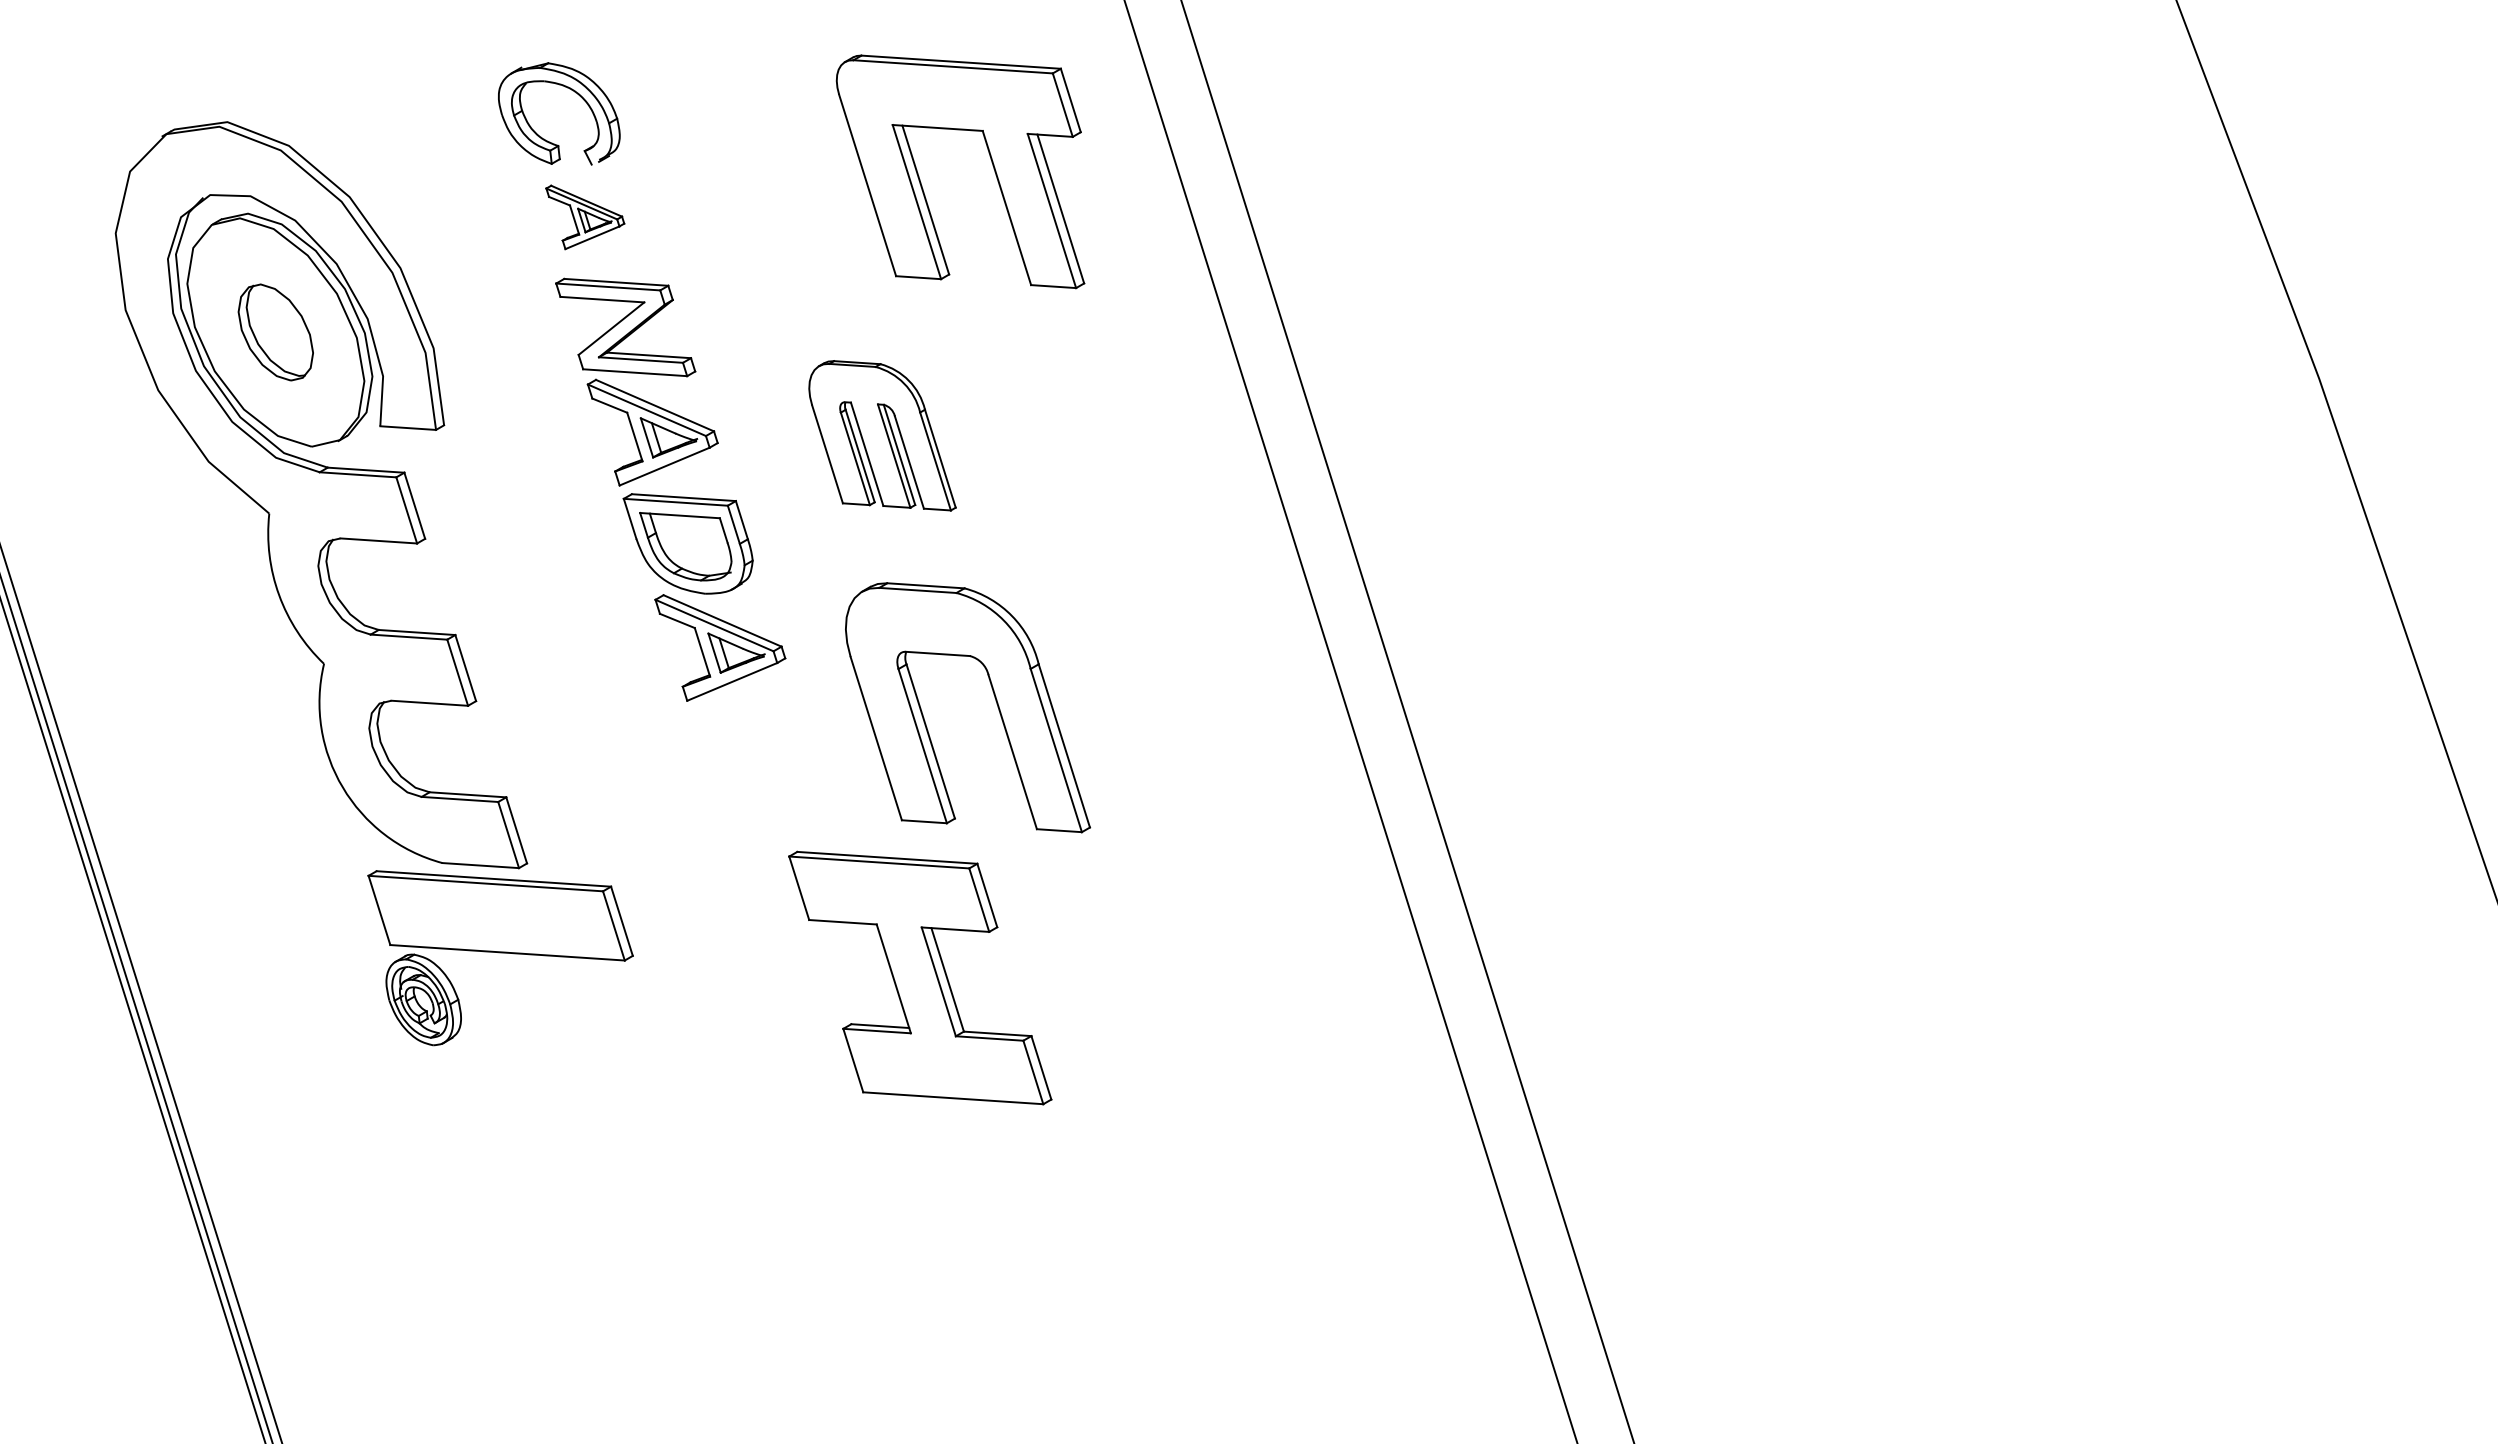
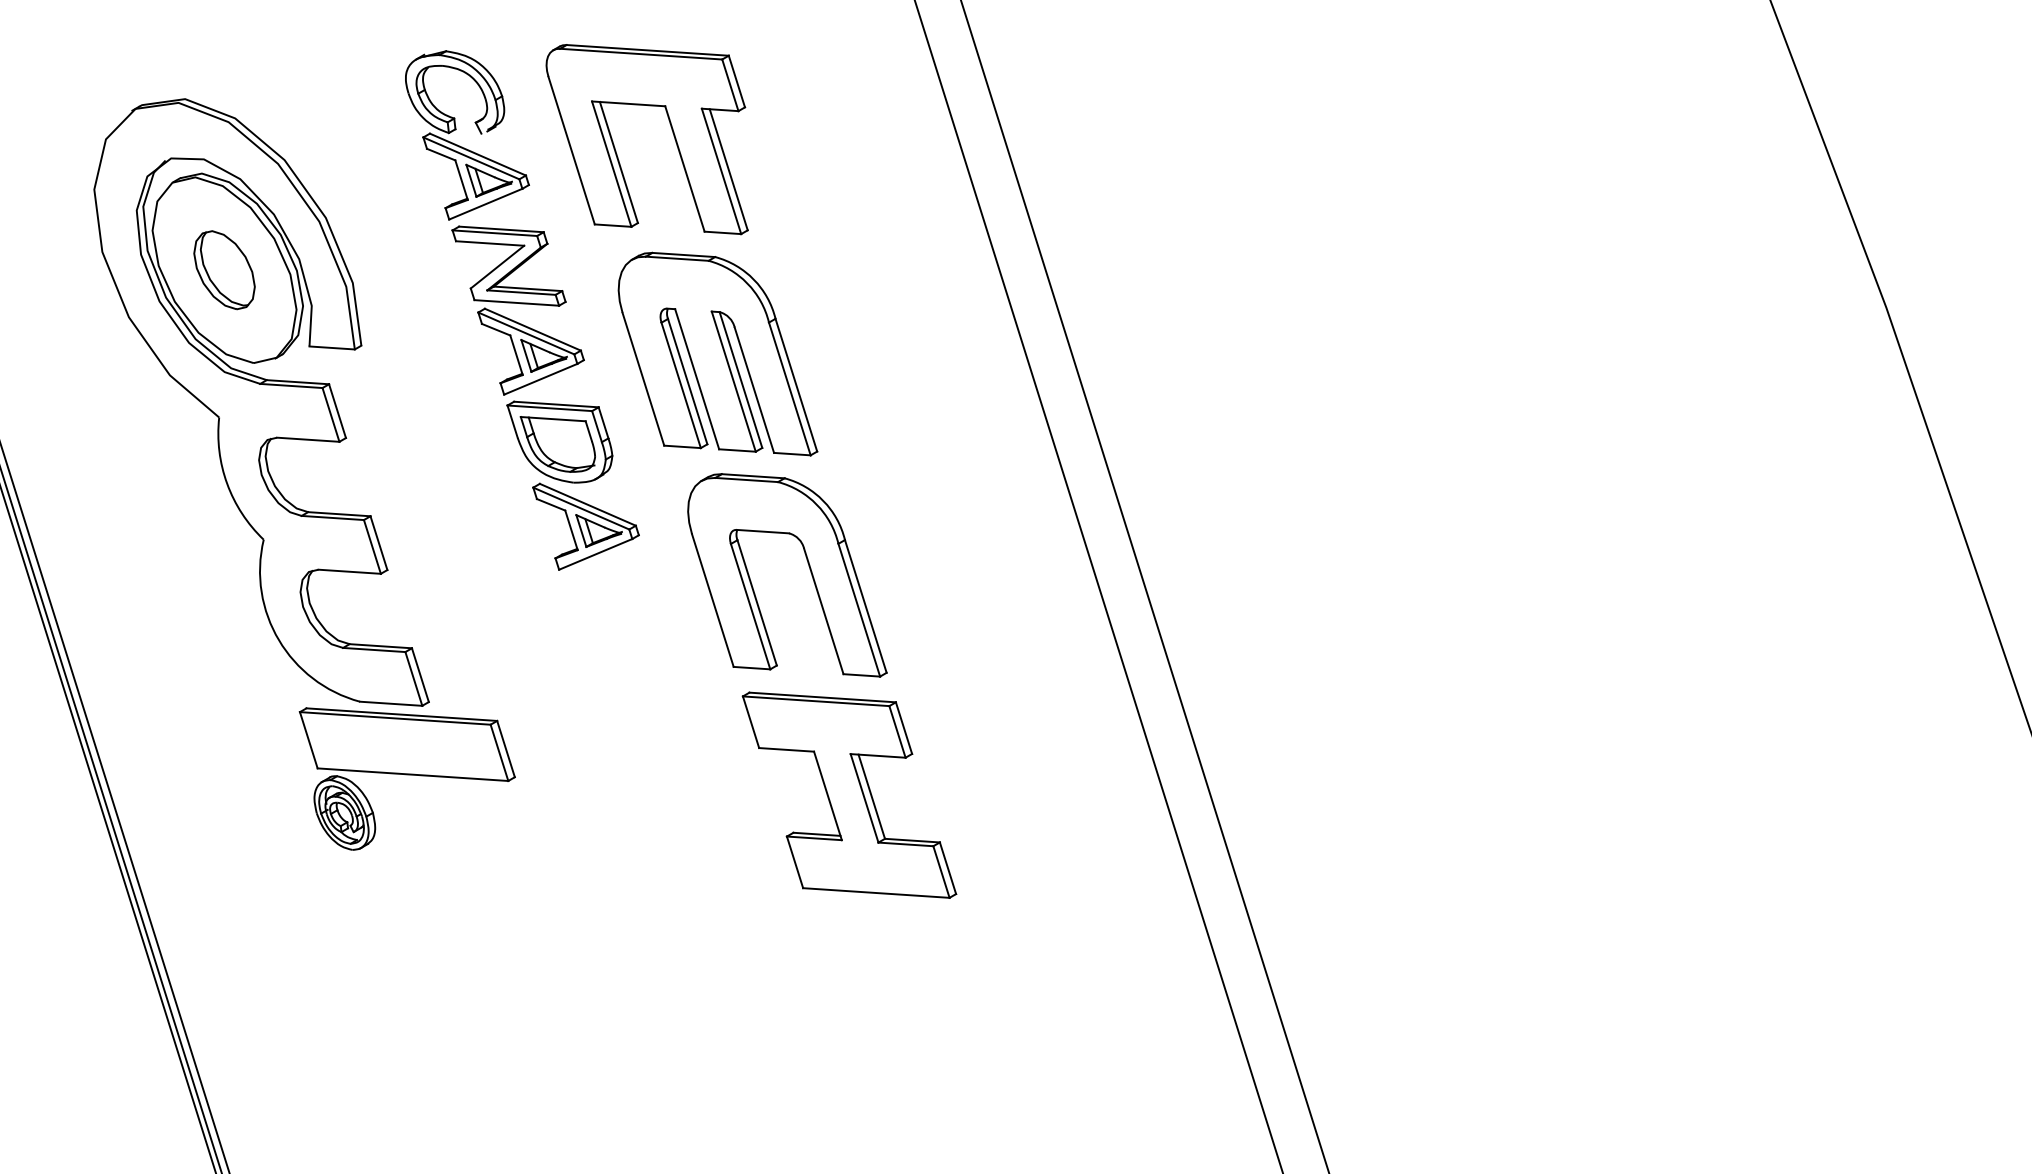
part: (991, 162) -> (672, 131), moved
part: (585, 217) -> (476, 176), size x1.67
part: (882, 435) -> (717, 353), size x1.67
part: (920, 977) -> (849, 794), moved

